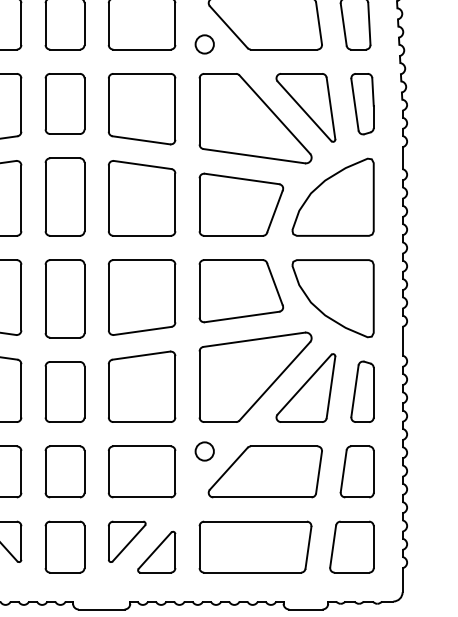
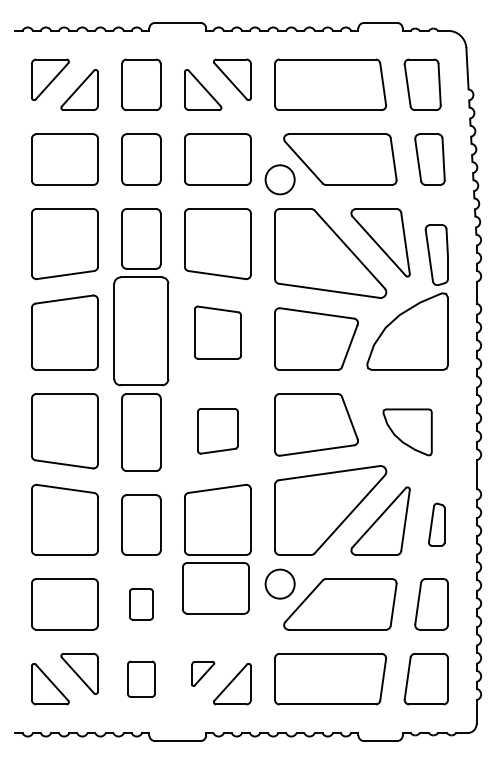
circle: (205, 44) -> (280, 179), size x1.6
part: (362, 104) -> (436, 255), moved
part: (65, 197) -> (141, 331), size x1.4
part: (141, 198) -> (217, 332), size x0.7
part: (141, 297) -> (217, 431), size x0.6
part: (332, 298) -> (407, 432), size x0.6
part: (362, 391) -> (436, 524), size x0.7
circle: (205, 451) -> (280, 584), size x1.6
part: (65, 472) -> (141, 604), size x0.6
part: (141, 472) -> (215, 588), moved
part: (127, 541) -> (203, 673), size x0.6
part: (65, 547) -> (141, 679), size x0.7

